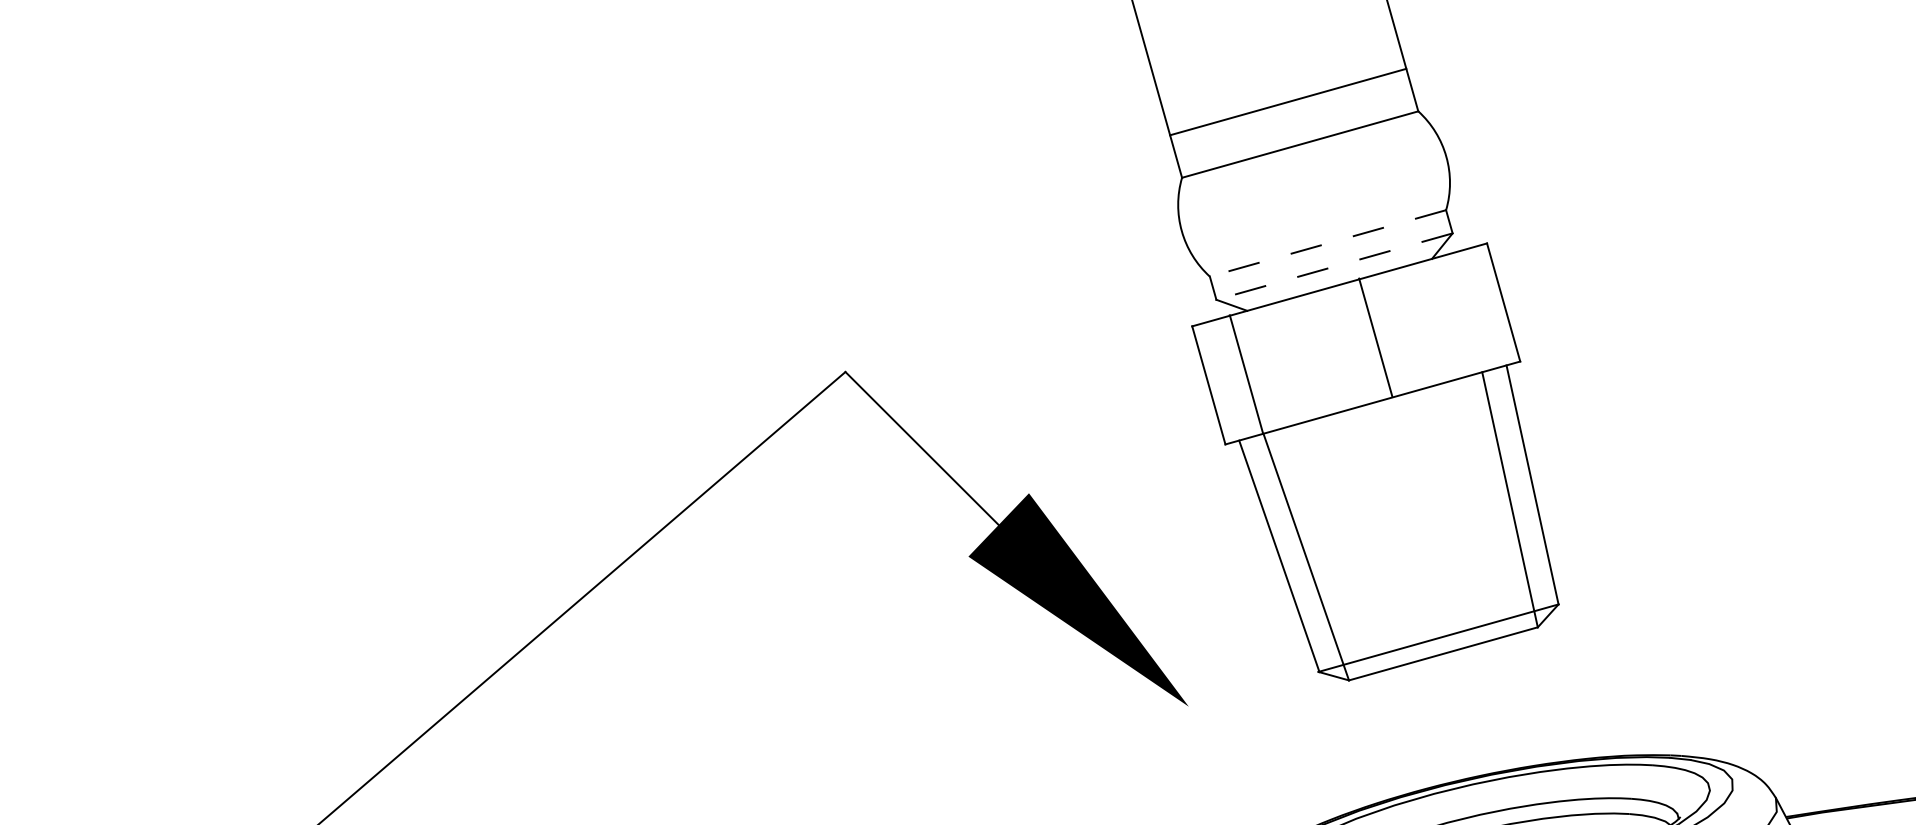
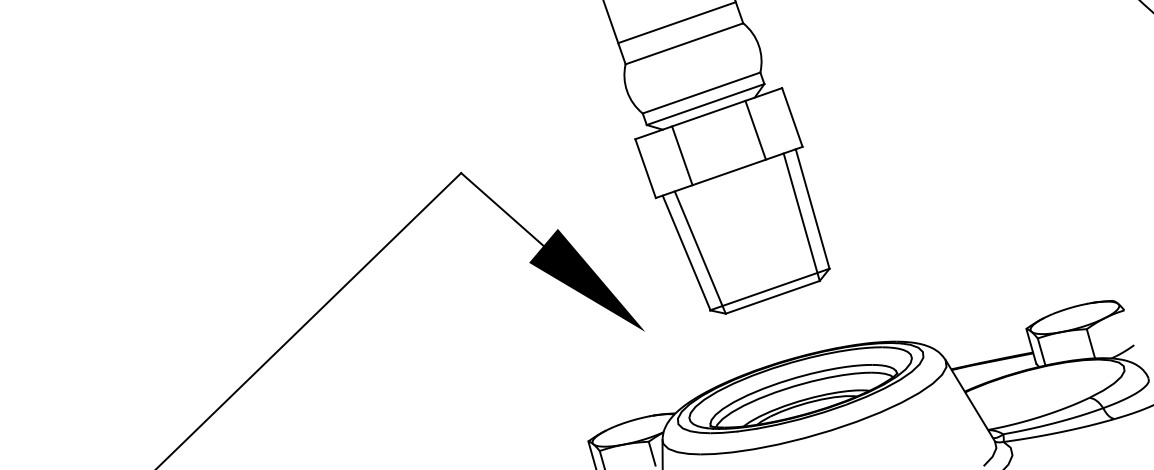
line: (1327, 244) -> (701, 93), dashed -> solid
line: (1334, 266) -> (705, 104), dashed -> solid
line: (1375, 336) -> (755, 129), moved
line: (1246, 373) -> (682, 155), moved

